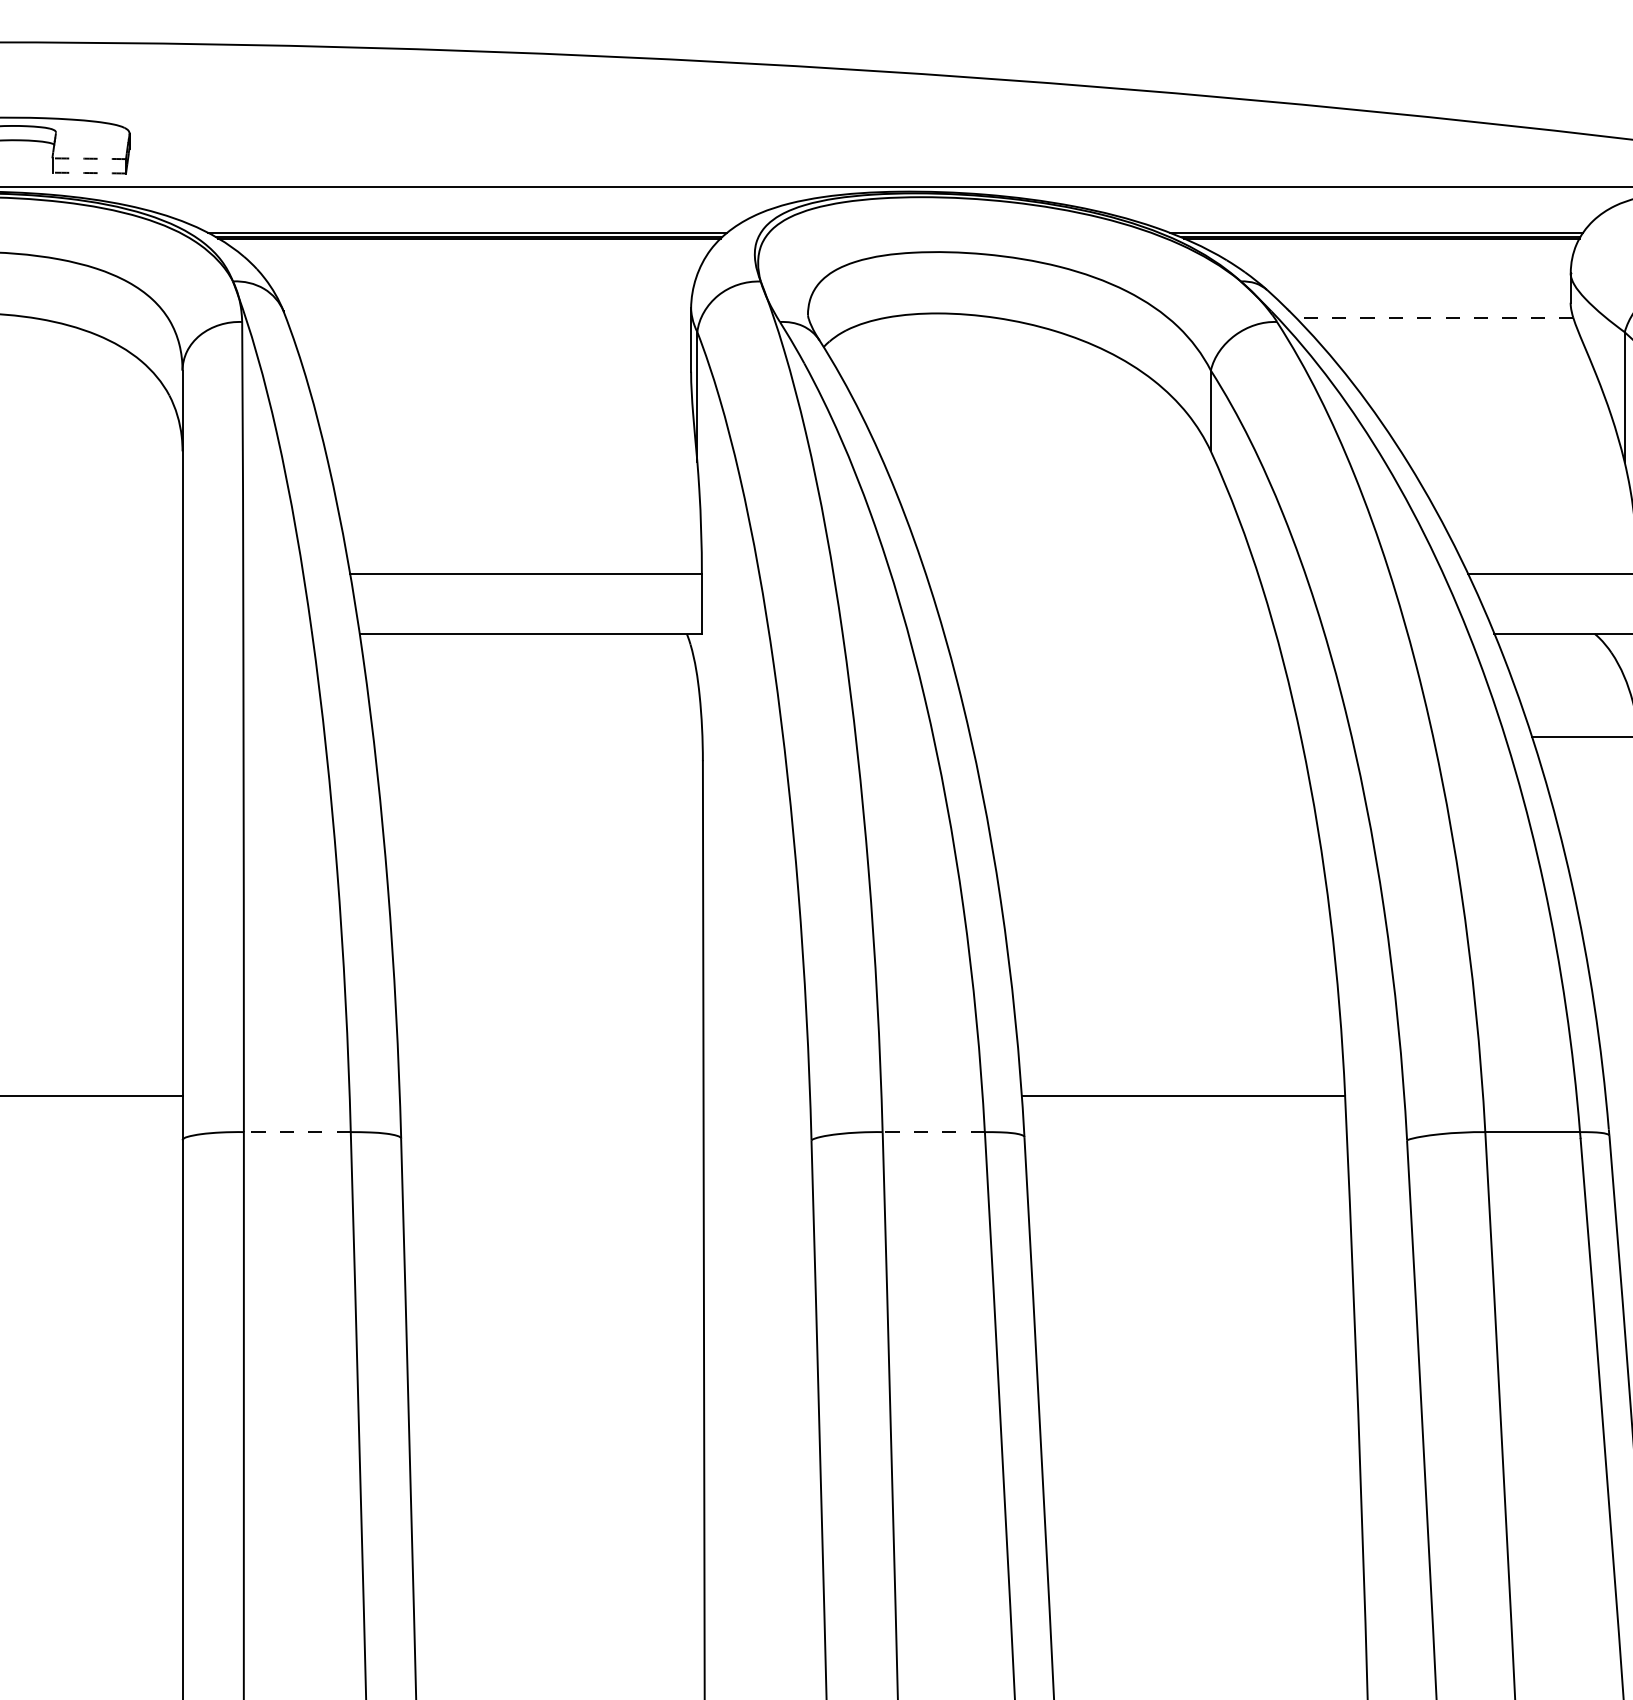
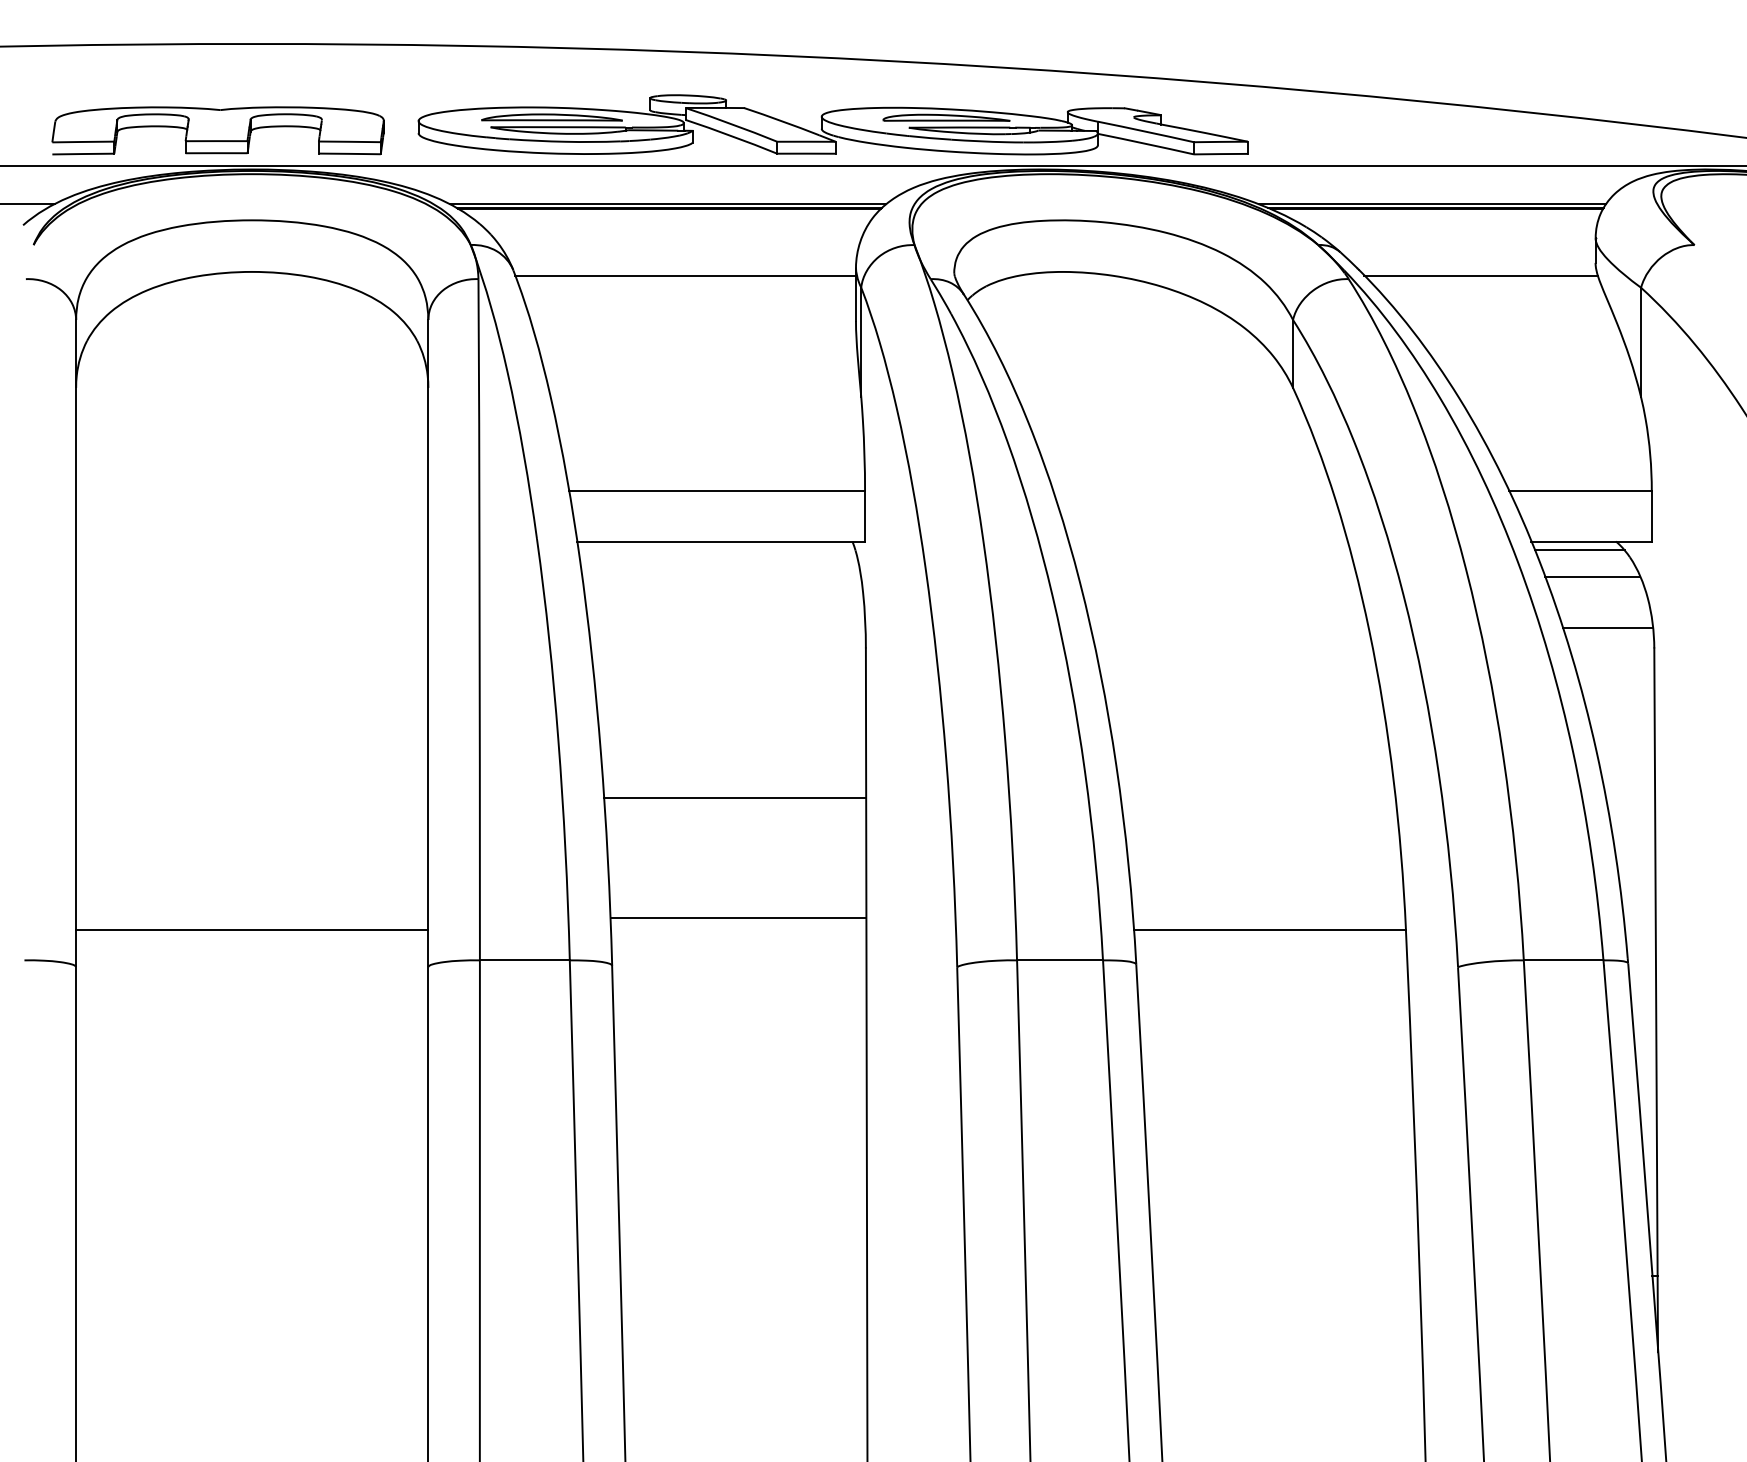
part: (663, 138) -> (832, 124), added
arc: (88, 158) -> (349, 141), dashed -> solid
arc: (88, 172) -> (349, 153), dashed -> solid
line: (488, 317) -> (685, 275), added
line: (1434, 317) -> (1481, 275), dashed -> solid
line: (1551, 644) -> (1579, 550), added
line: (1566, 675) -> (1592, 576), added
line: (547, 939) -> (735, 798), added
line: (551, 1081) -> (738, 917), added
line: (296, 1132) -> (524, 960), dashed -> solid
line: (934, 1132) -> (1060, 960), dashed -> solid

